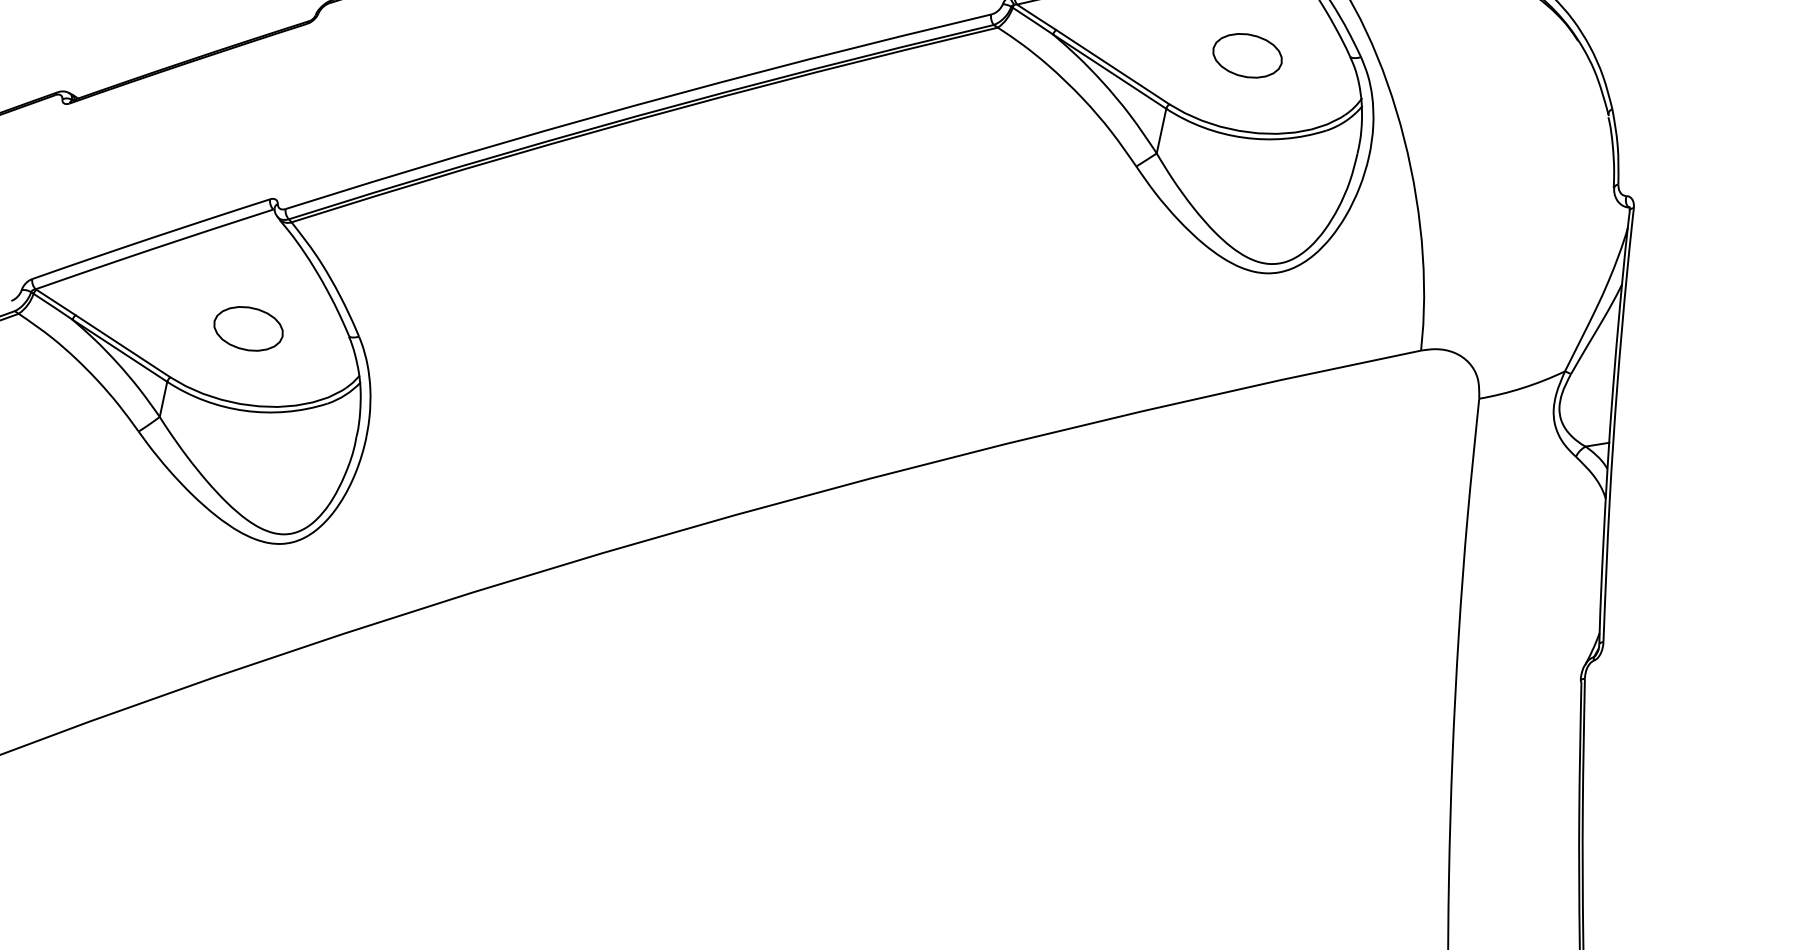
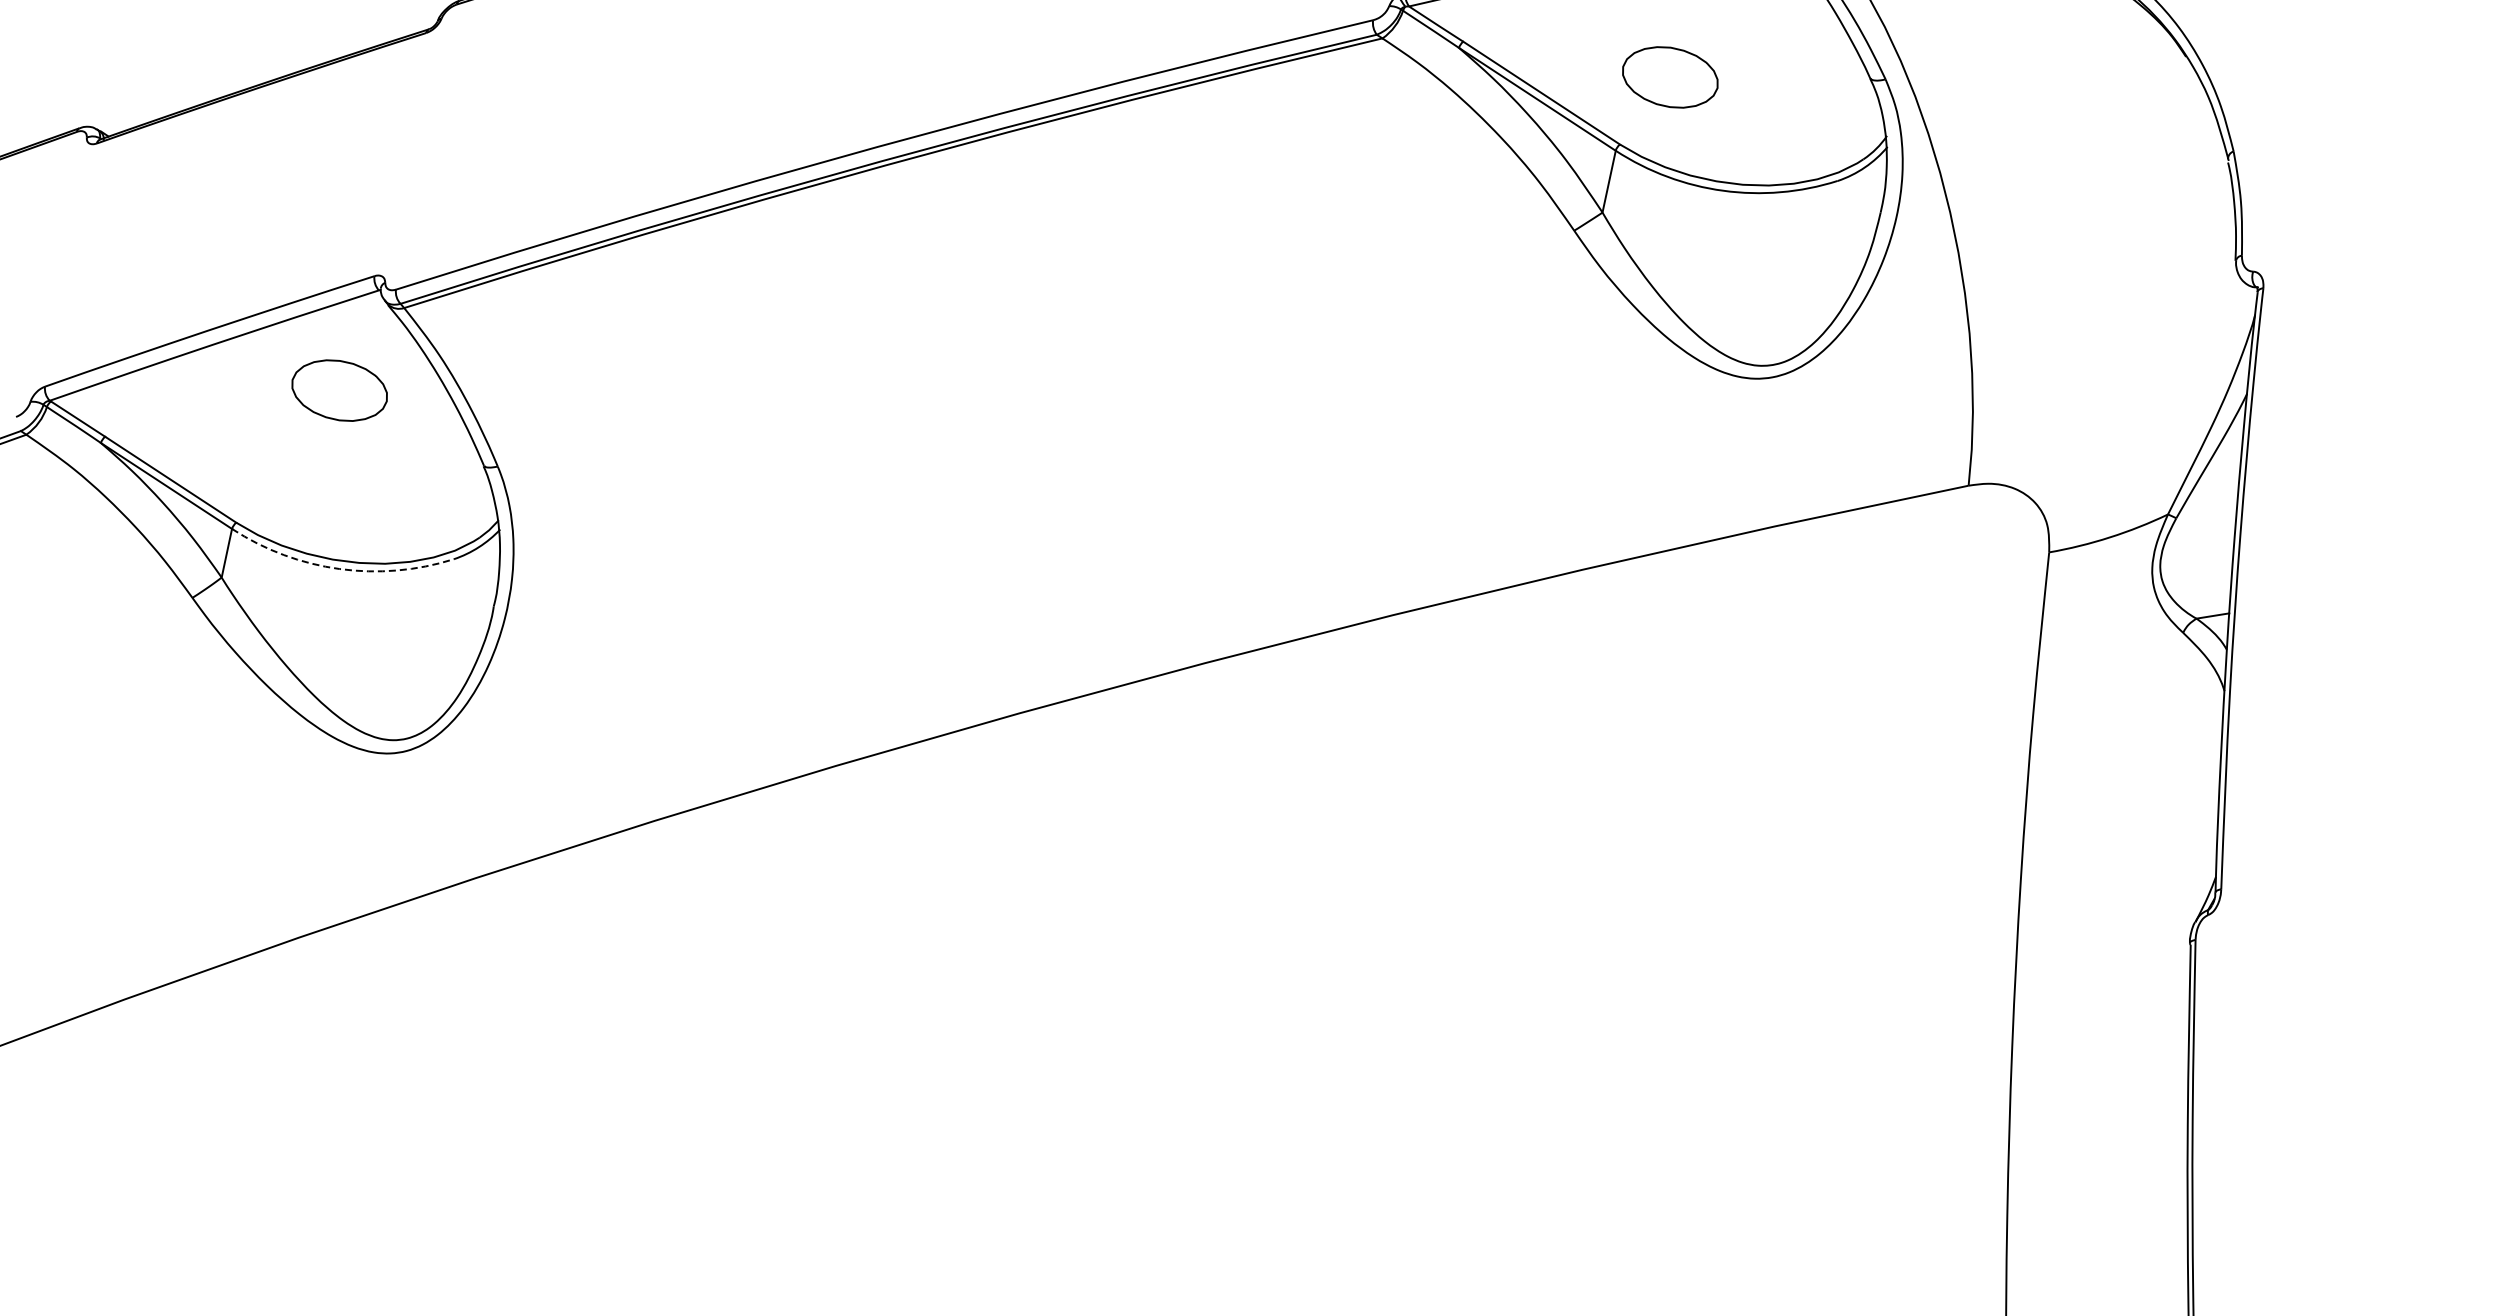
part: (1247, 55) -> (1670, 77), moved
part: (248, 328) -> (339, 390), moved
arc: (244, 411) -> (339, 569), solid -> dashed

